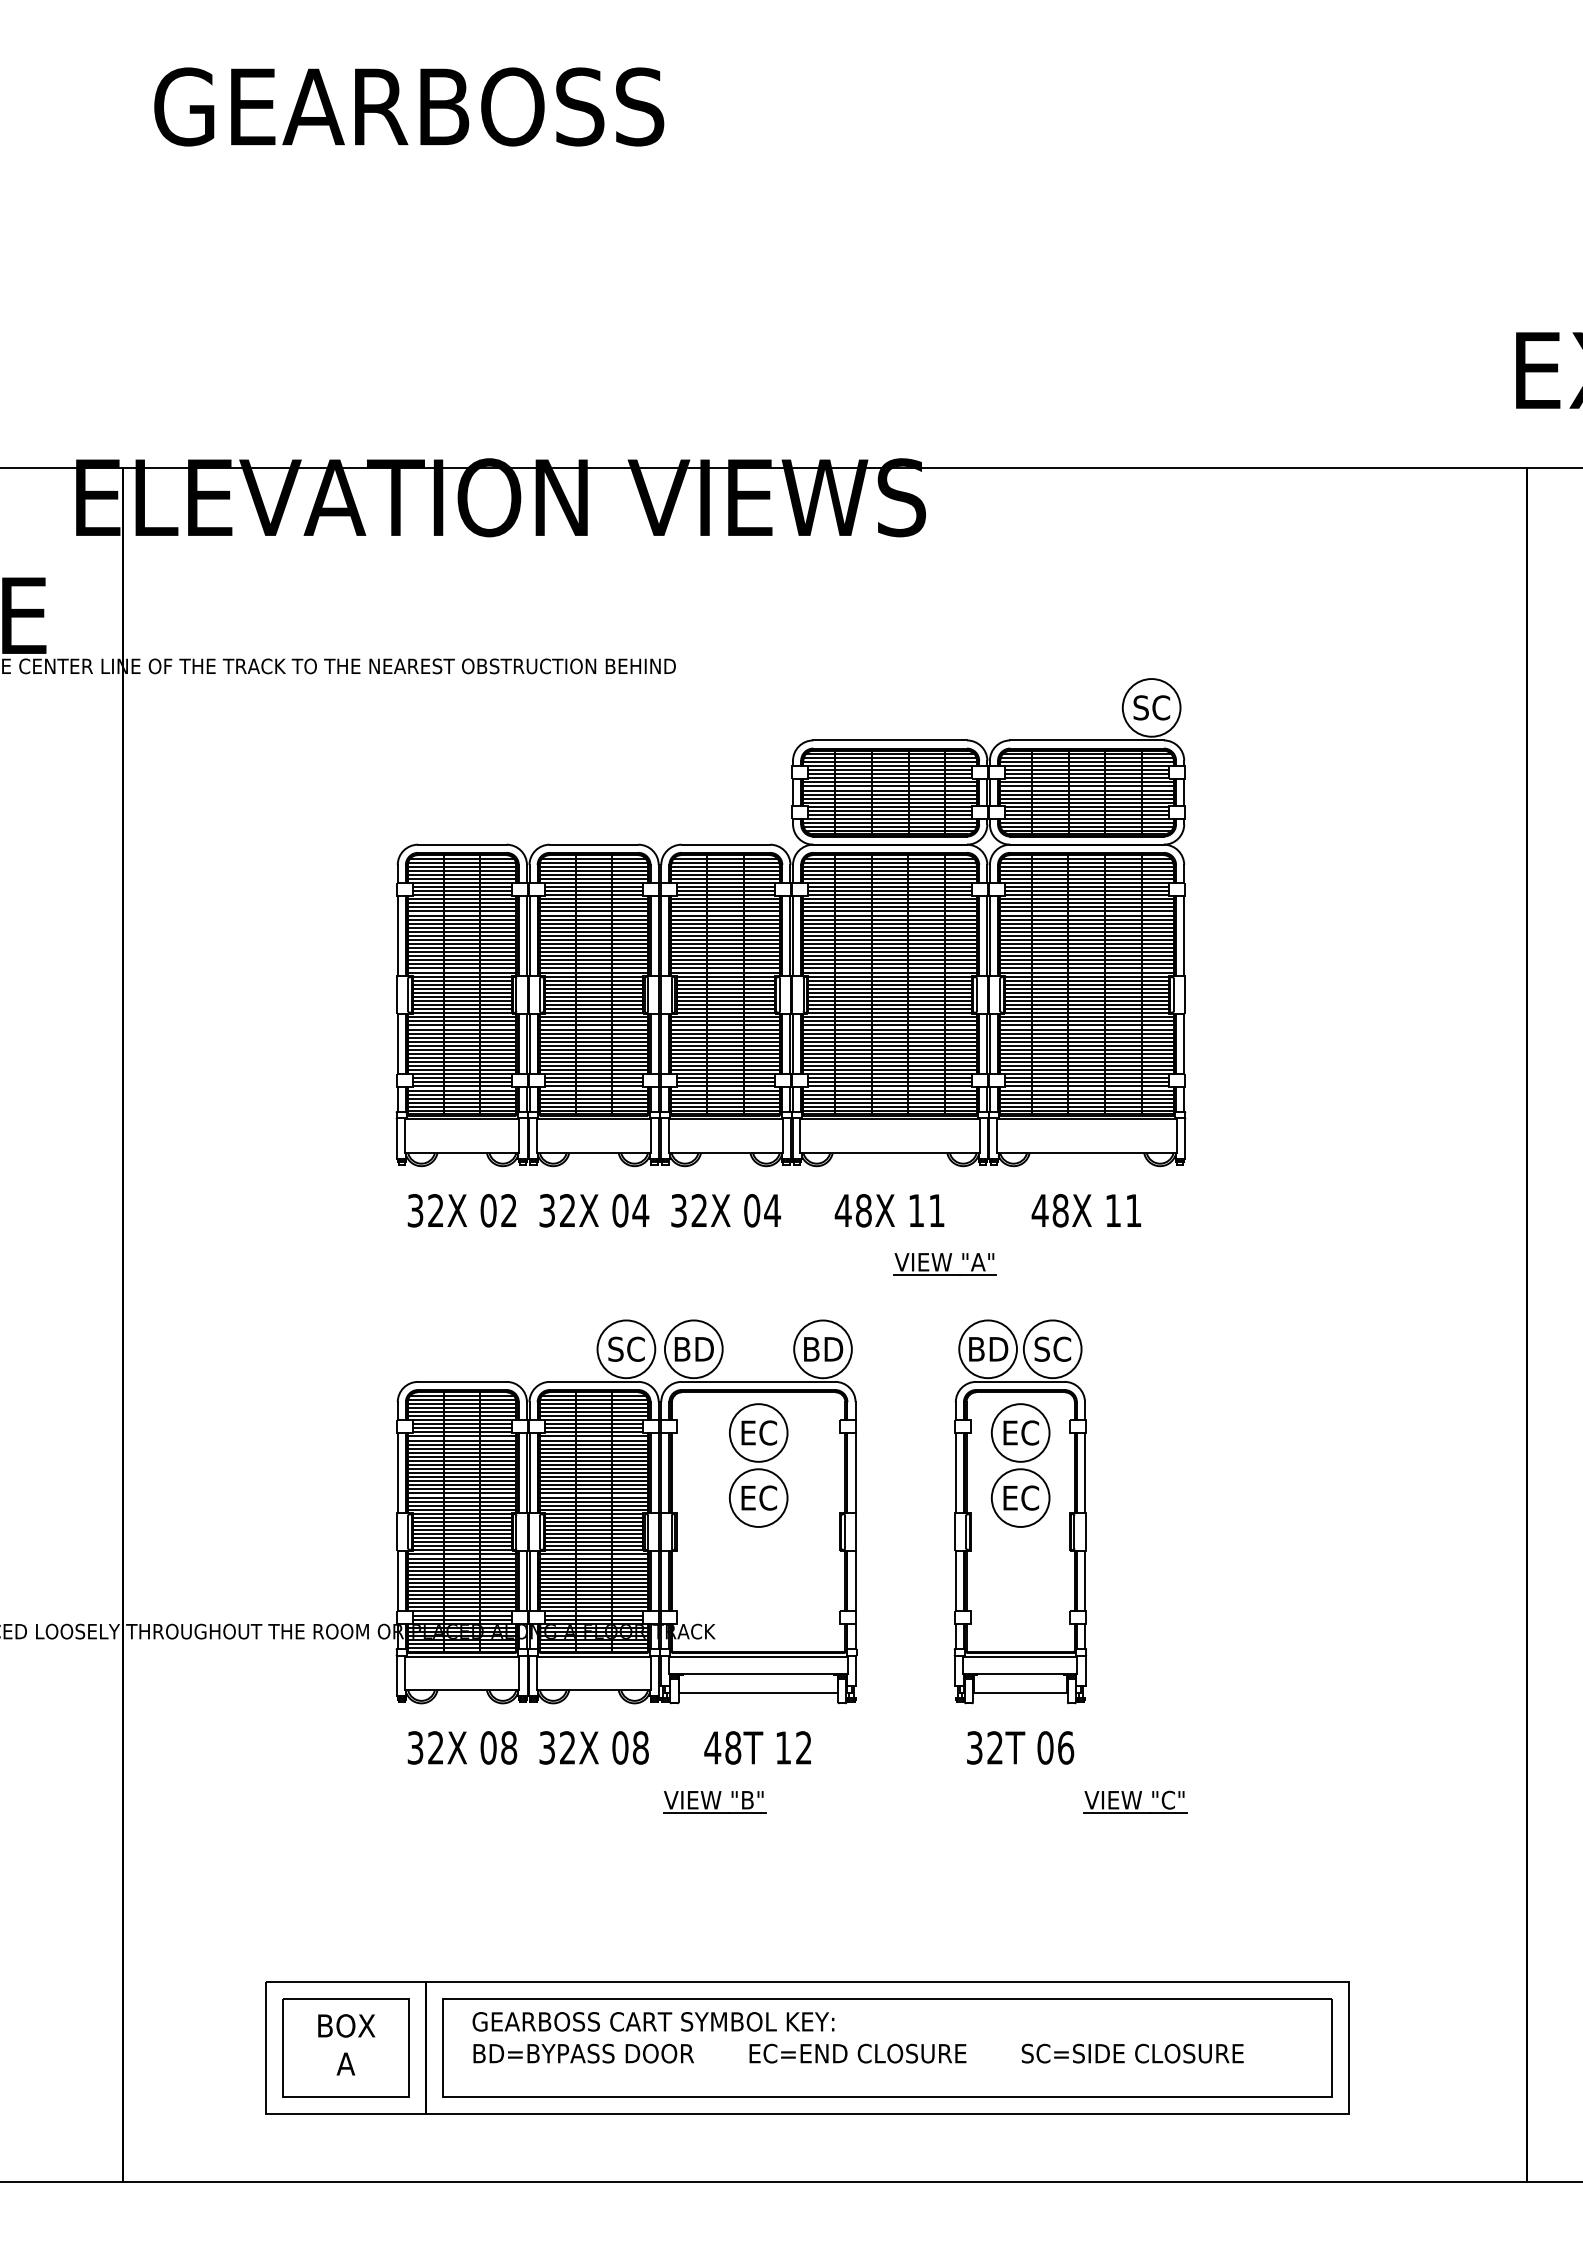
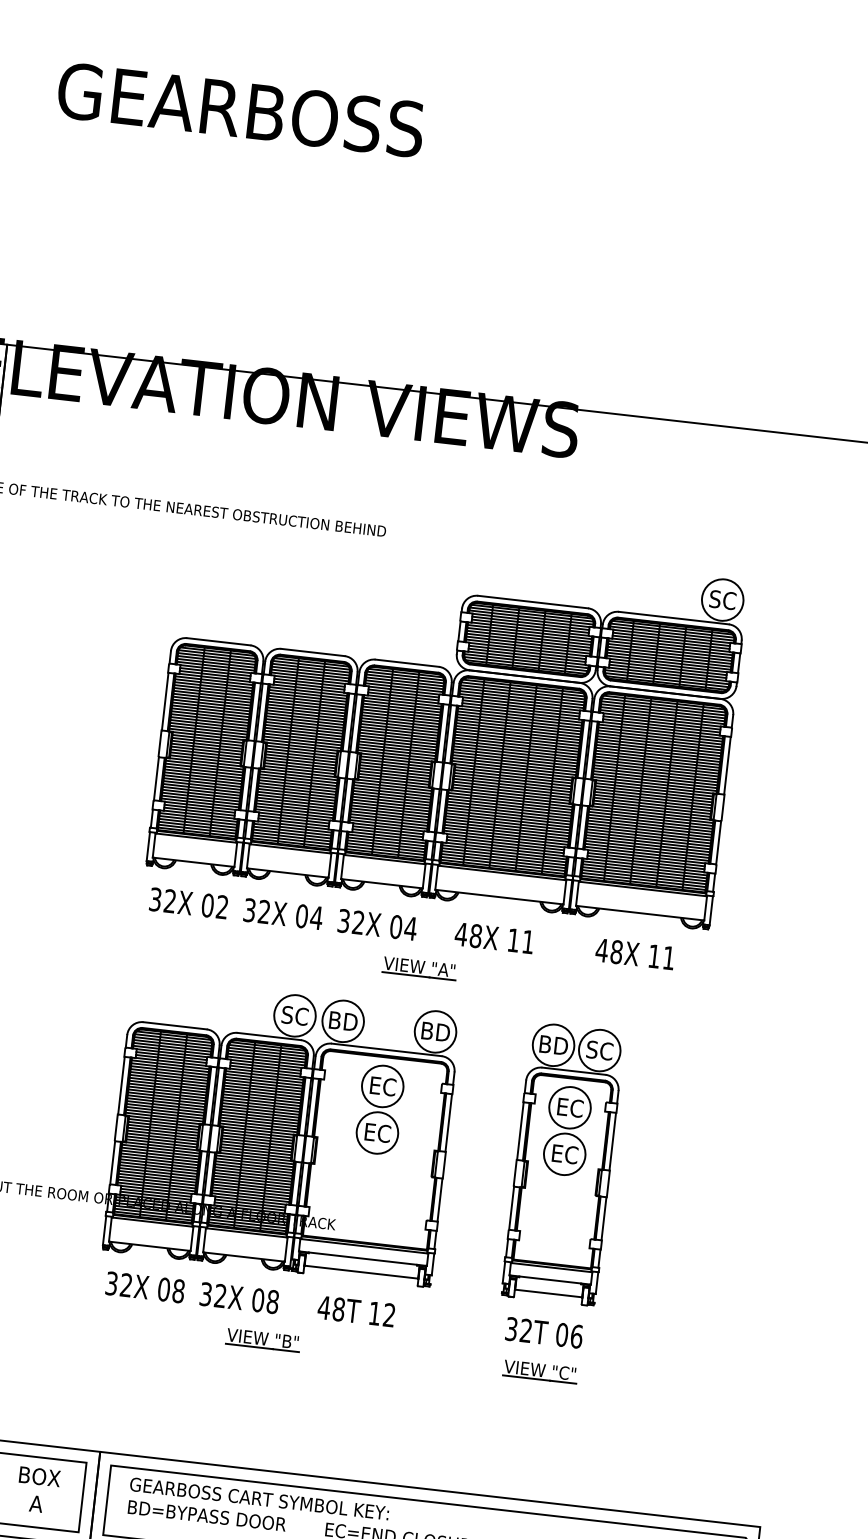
part: (944, 1264) -> (419, 968), moved
part: (1135, 1801) -> (540, 1371), moved
part: (714, 1802) -> (263, 1340), moved

